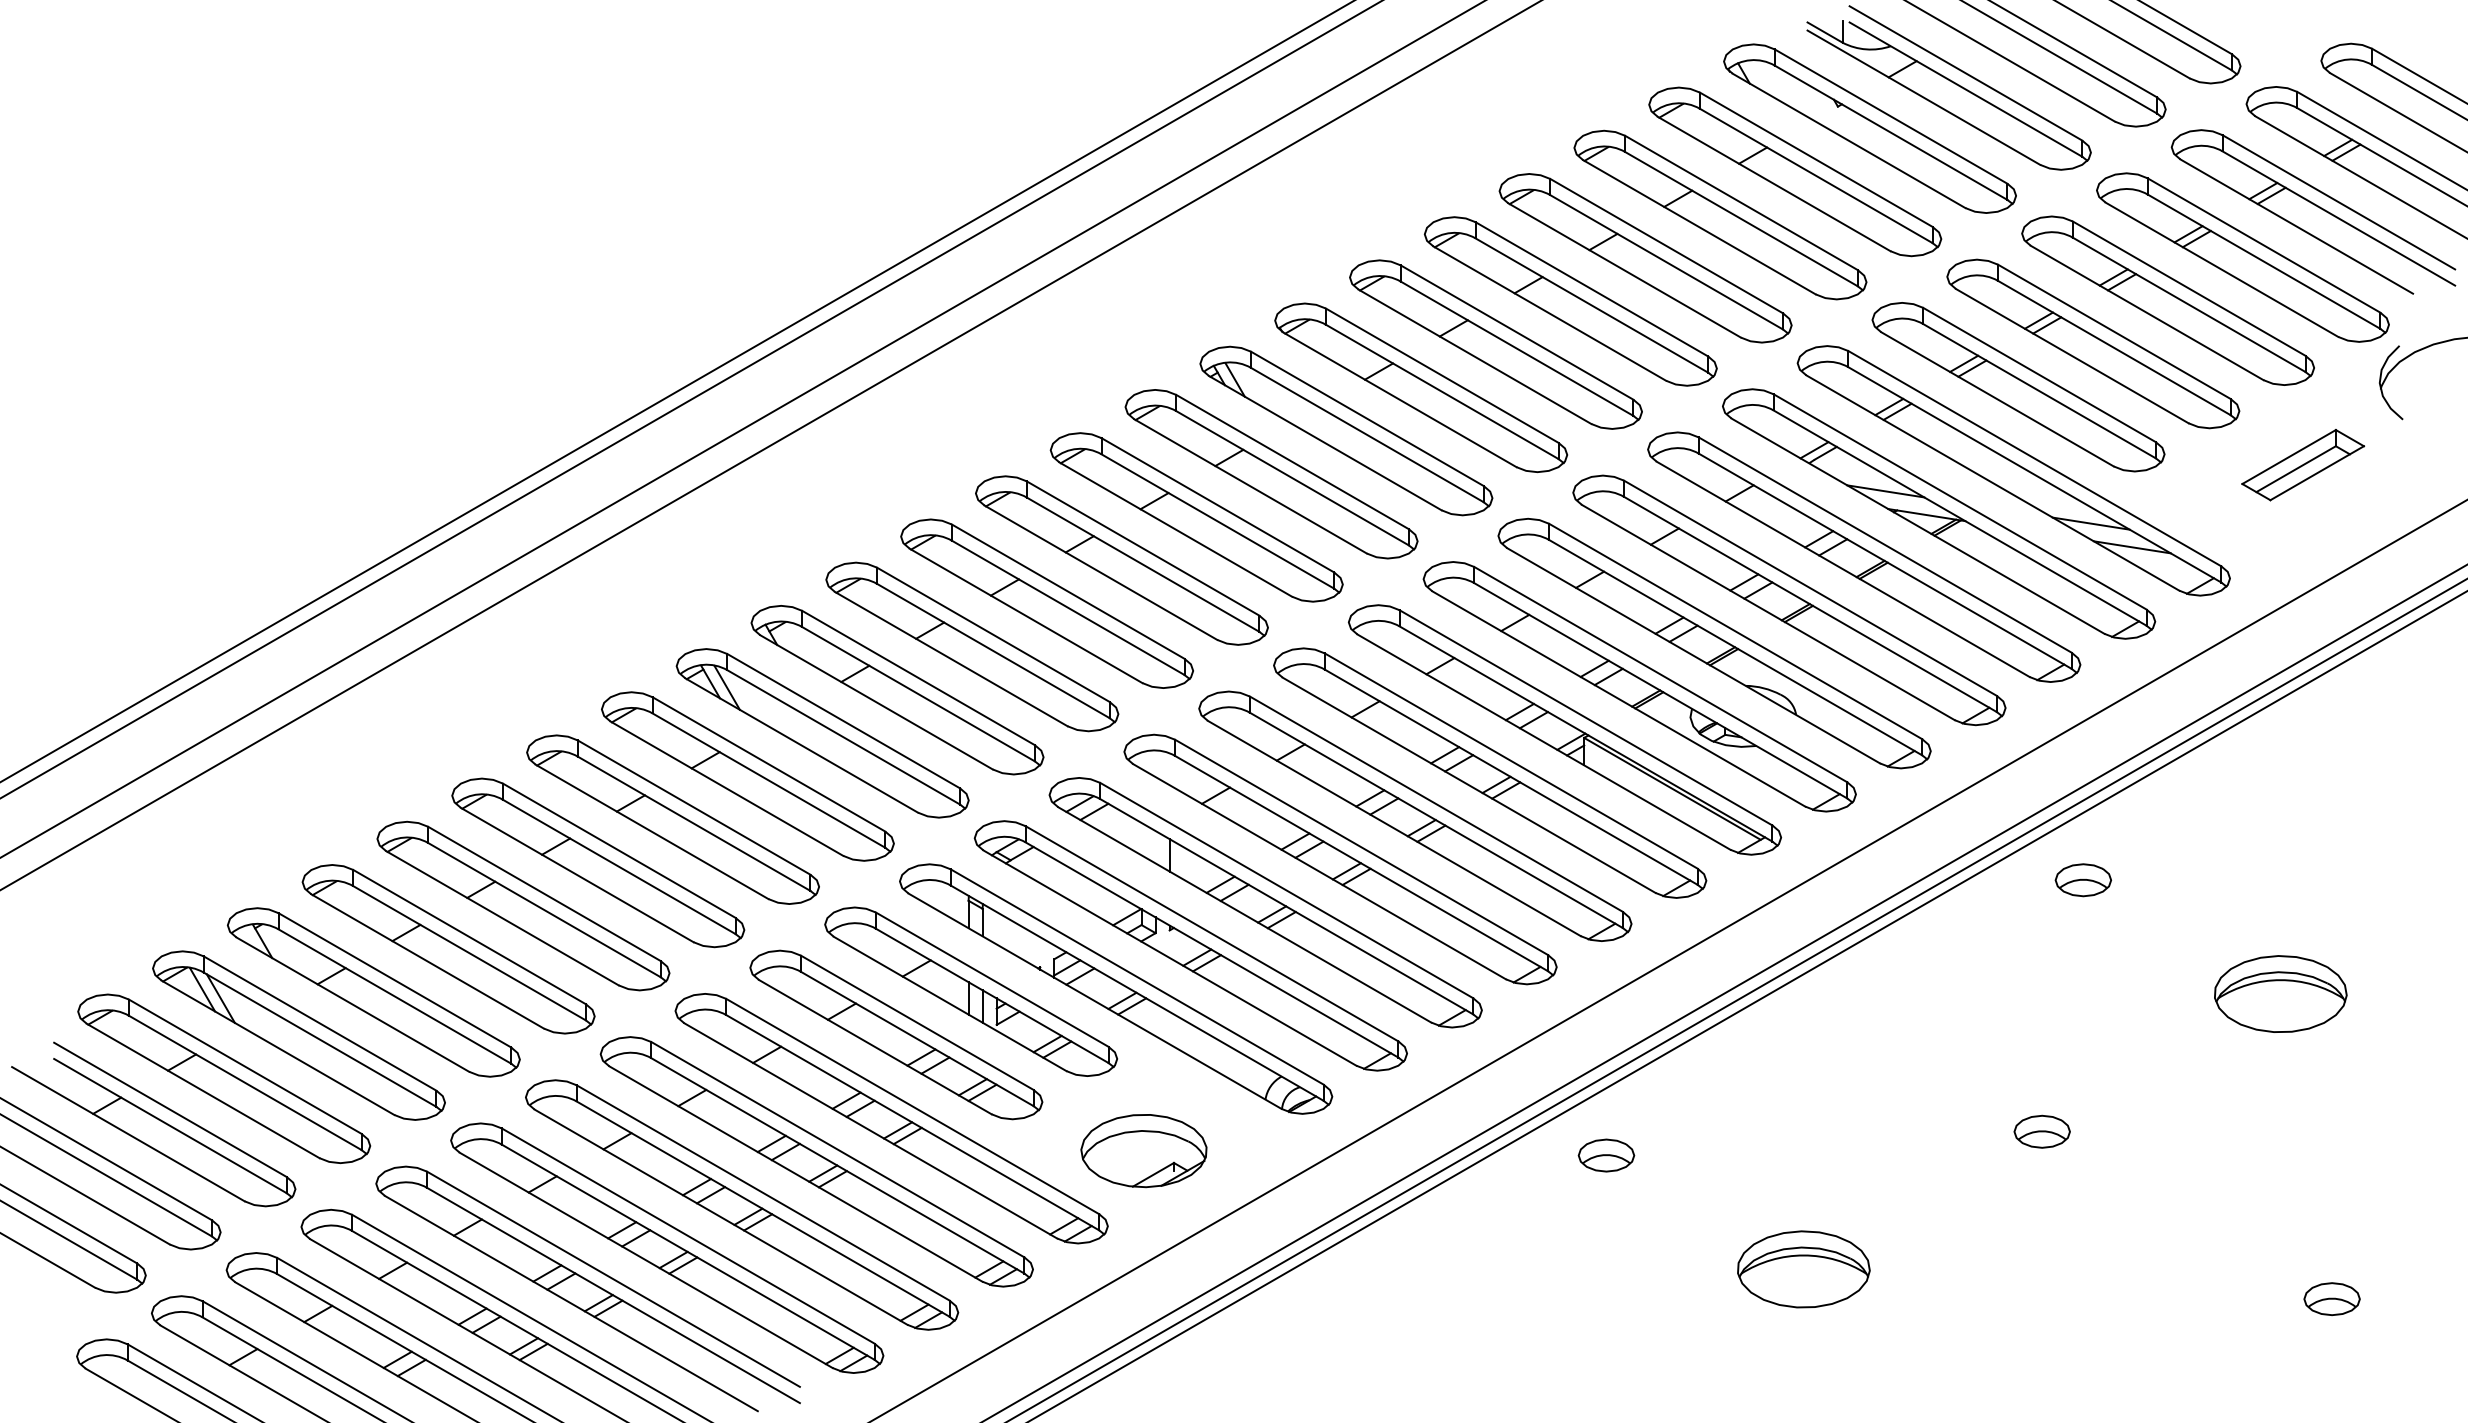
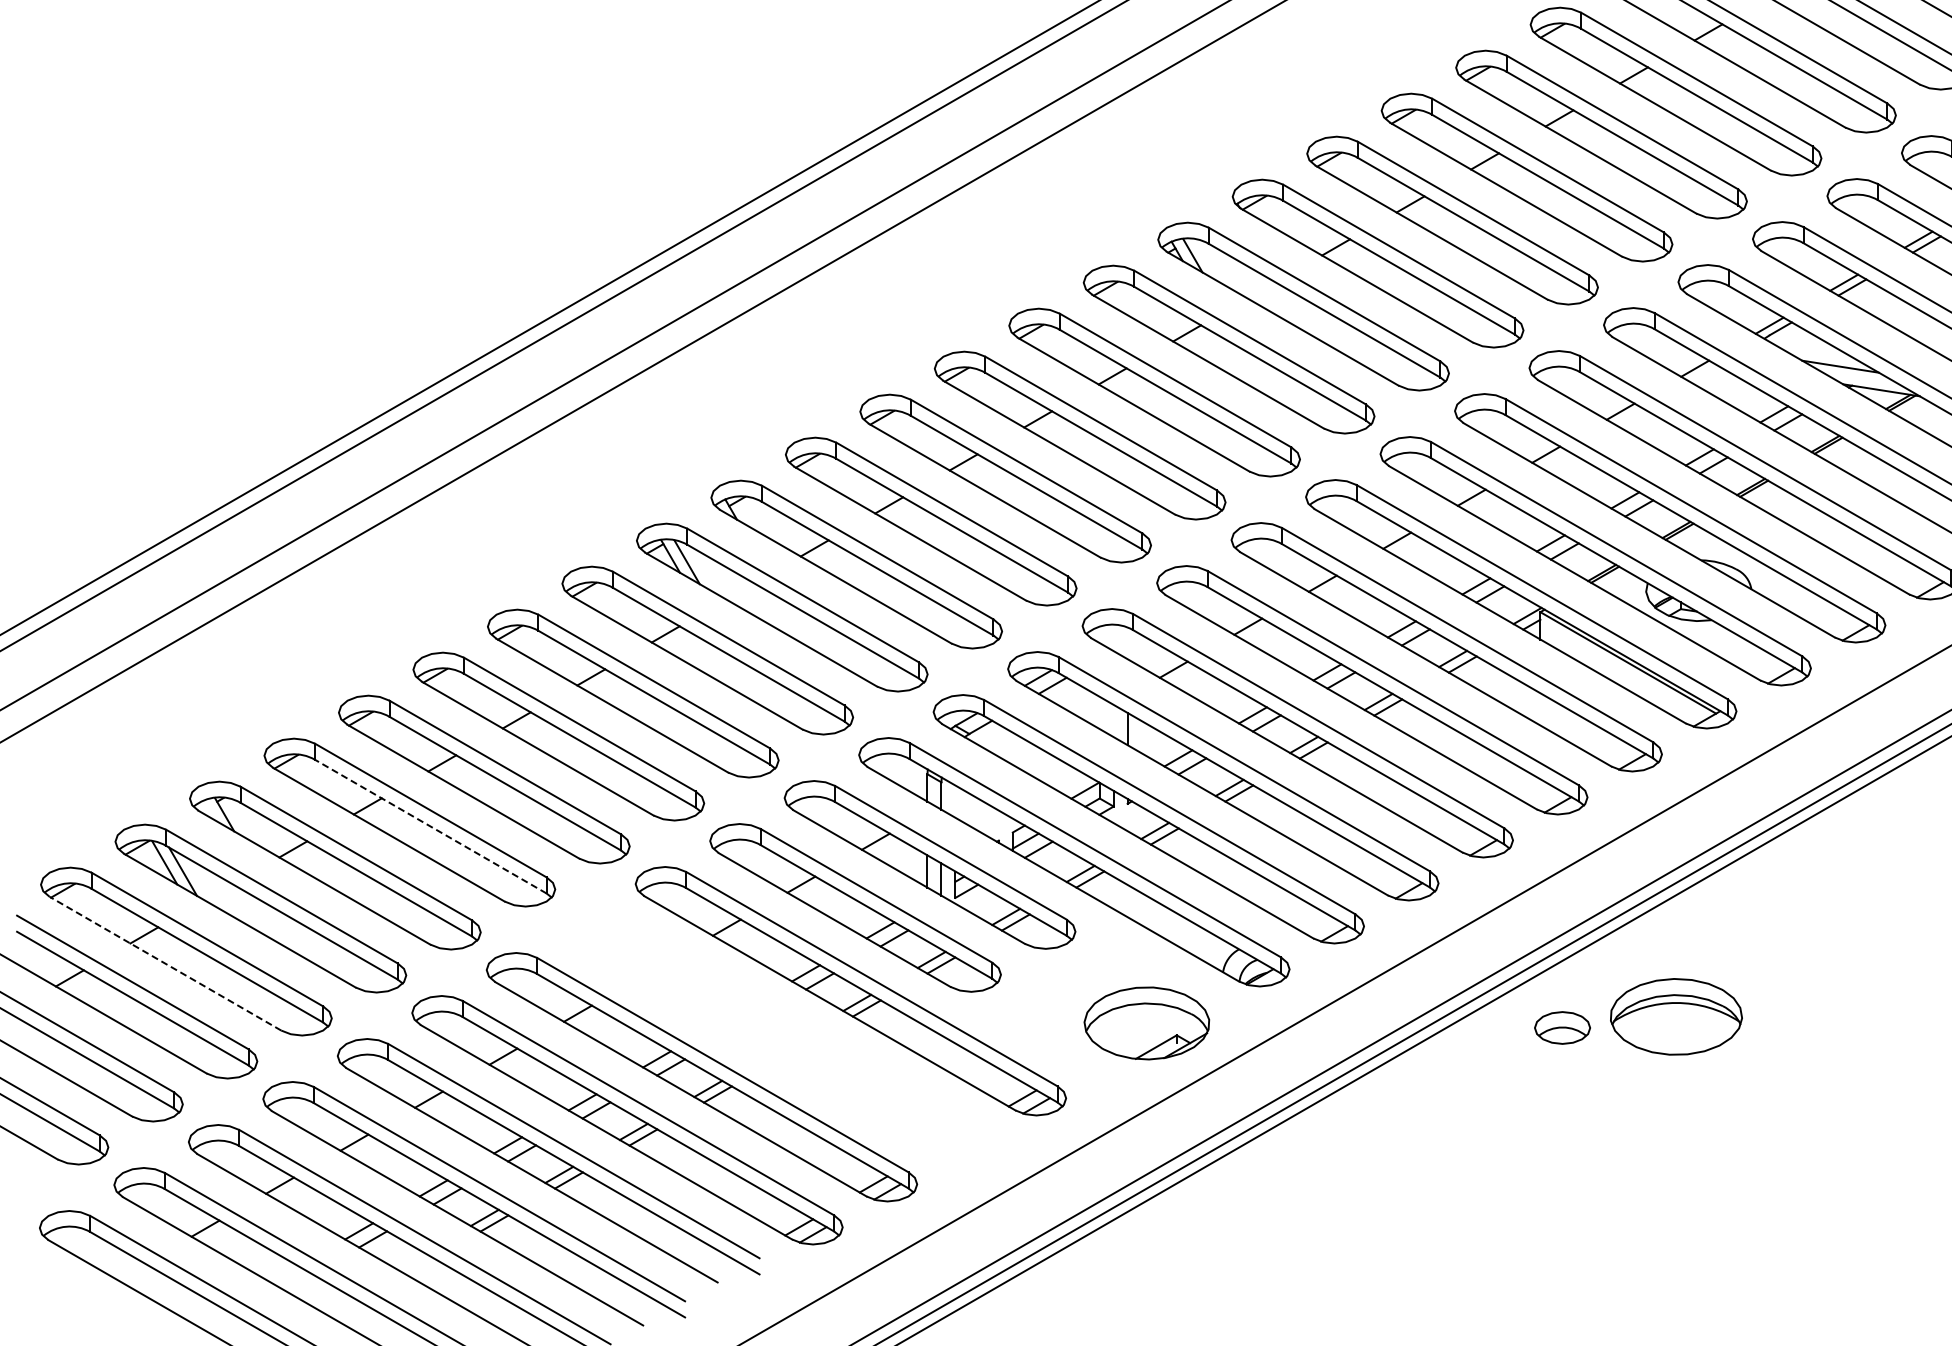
line: (469, 953) -> (430, 826), solid -> dashed
line: (202, 1090) -> (164, 963), solid -> dashed
part: (1143, 1151) -> (1146, 1023), moved
part: (816, 1161) -> (776, 1033), removed
part: (1803, 1269) -> (1676, 1016), moved

